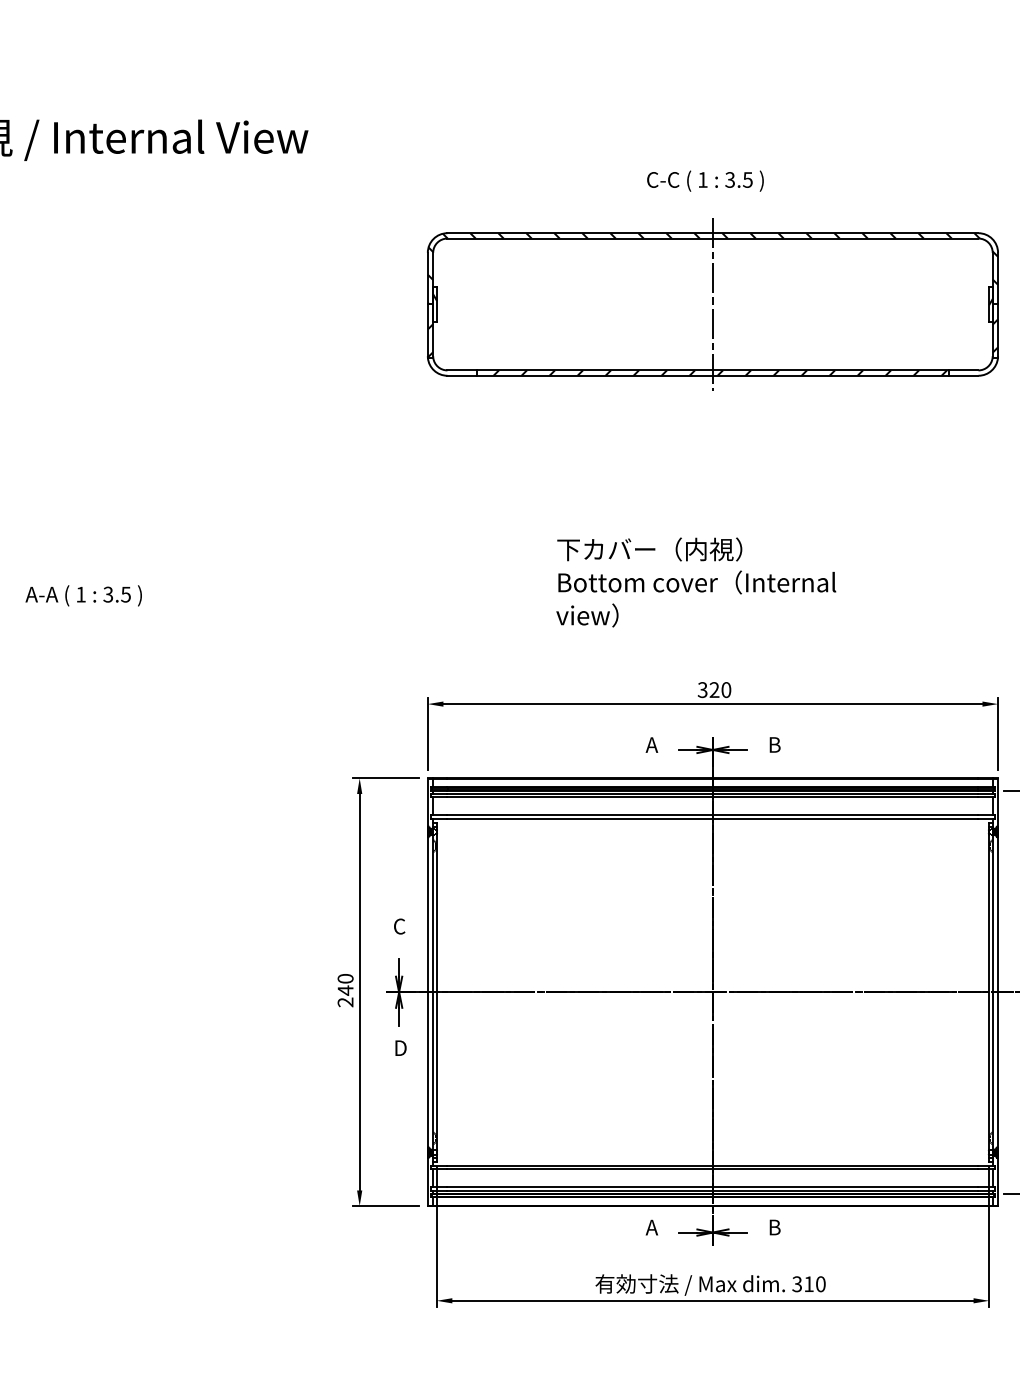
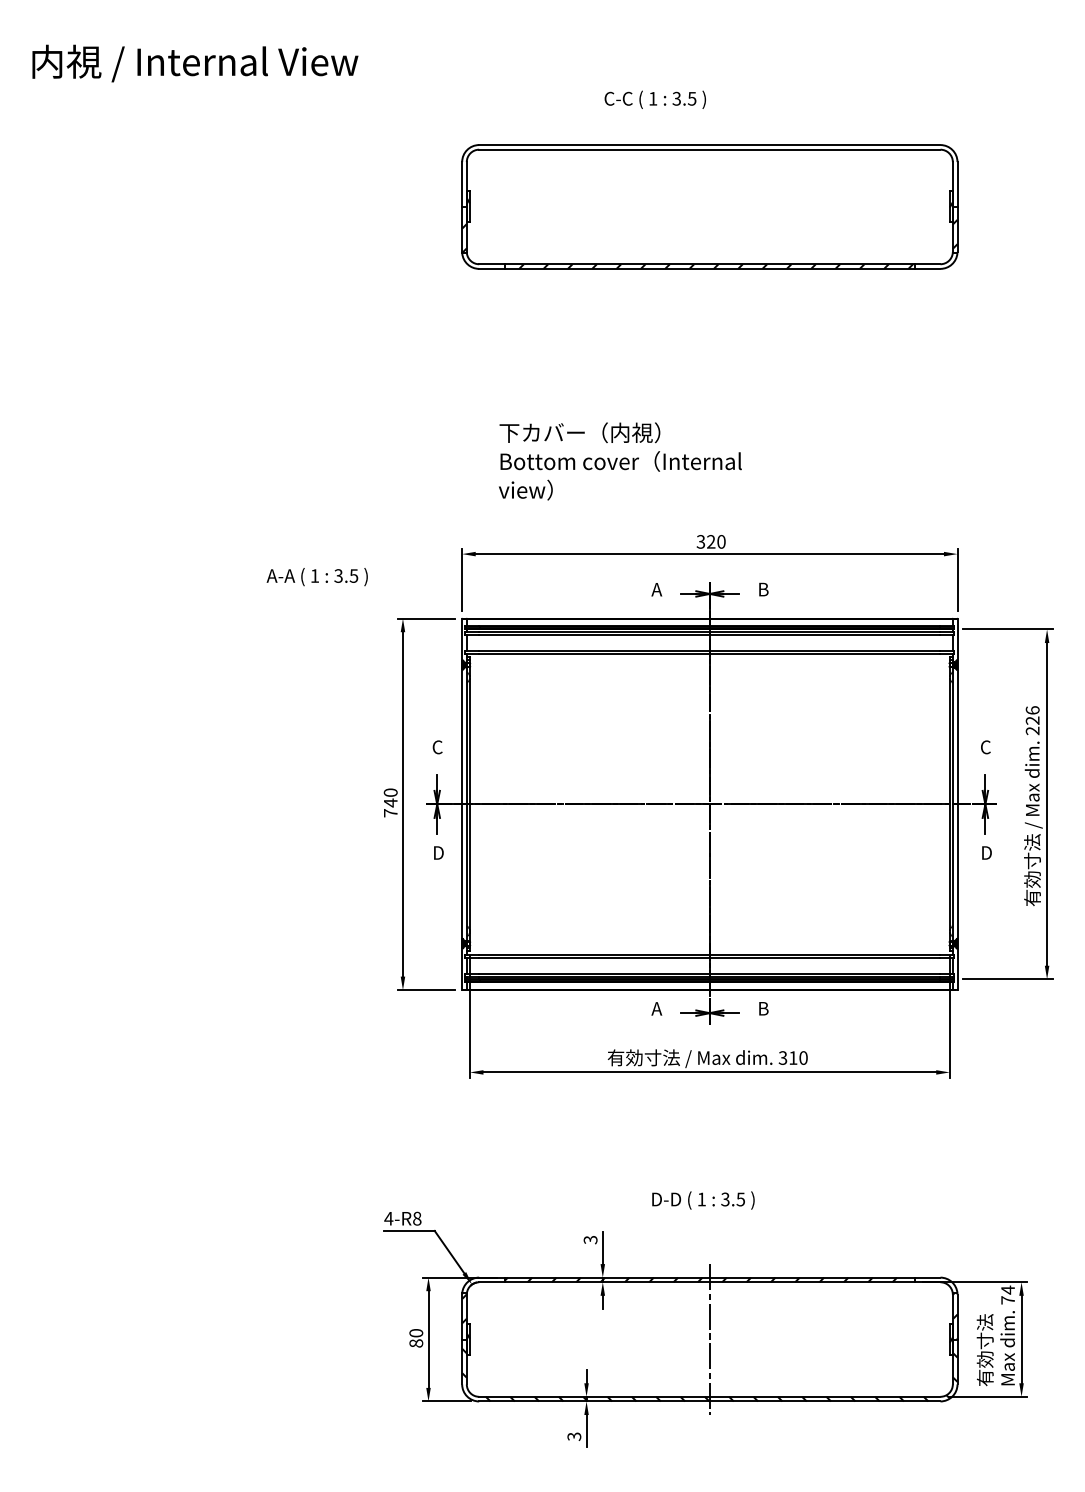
text: (704, 180) -> (654, 99), moved
hatch: (712, 268) -> (709, 175), removed
line: (712, 303) -> (709, 206), removed
text: (696, 582) -> (620, 461), moved
text: (82, 596) -> (316, 577), moved
text: (345, 1002) -> (390, 813), 240 -> 740

